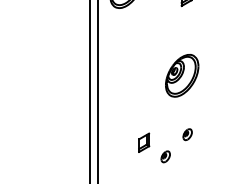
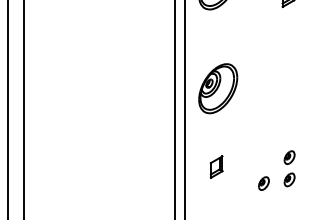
part: (182, 75) -> (218, 88), moved
part: (143, 142) -> (216, 166), moved
part: (187, 153) -> (289, 179), added

